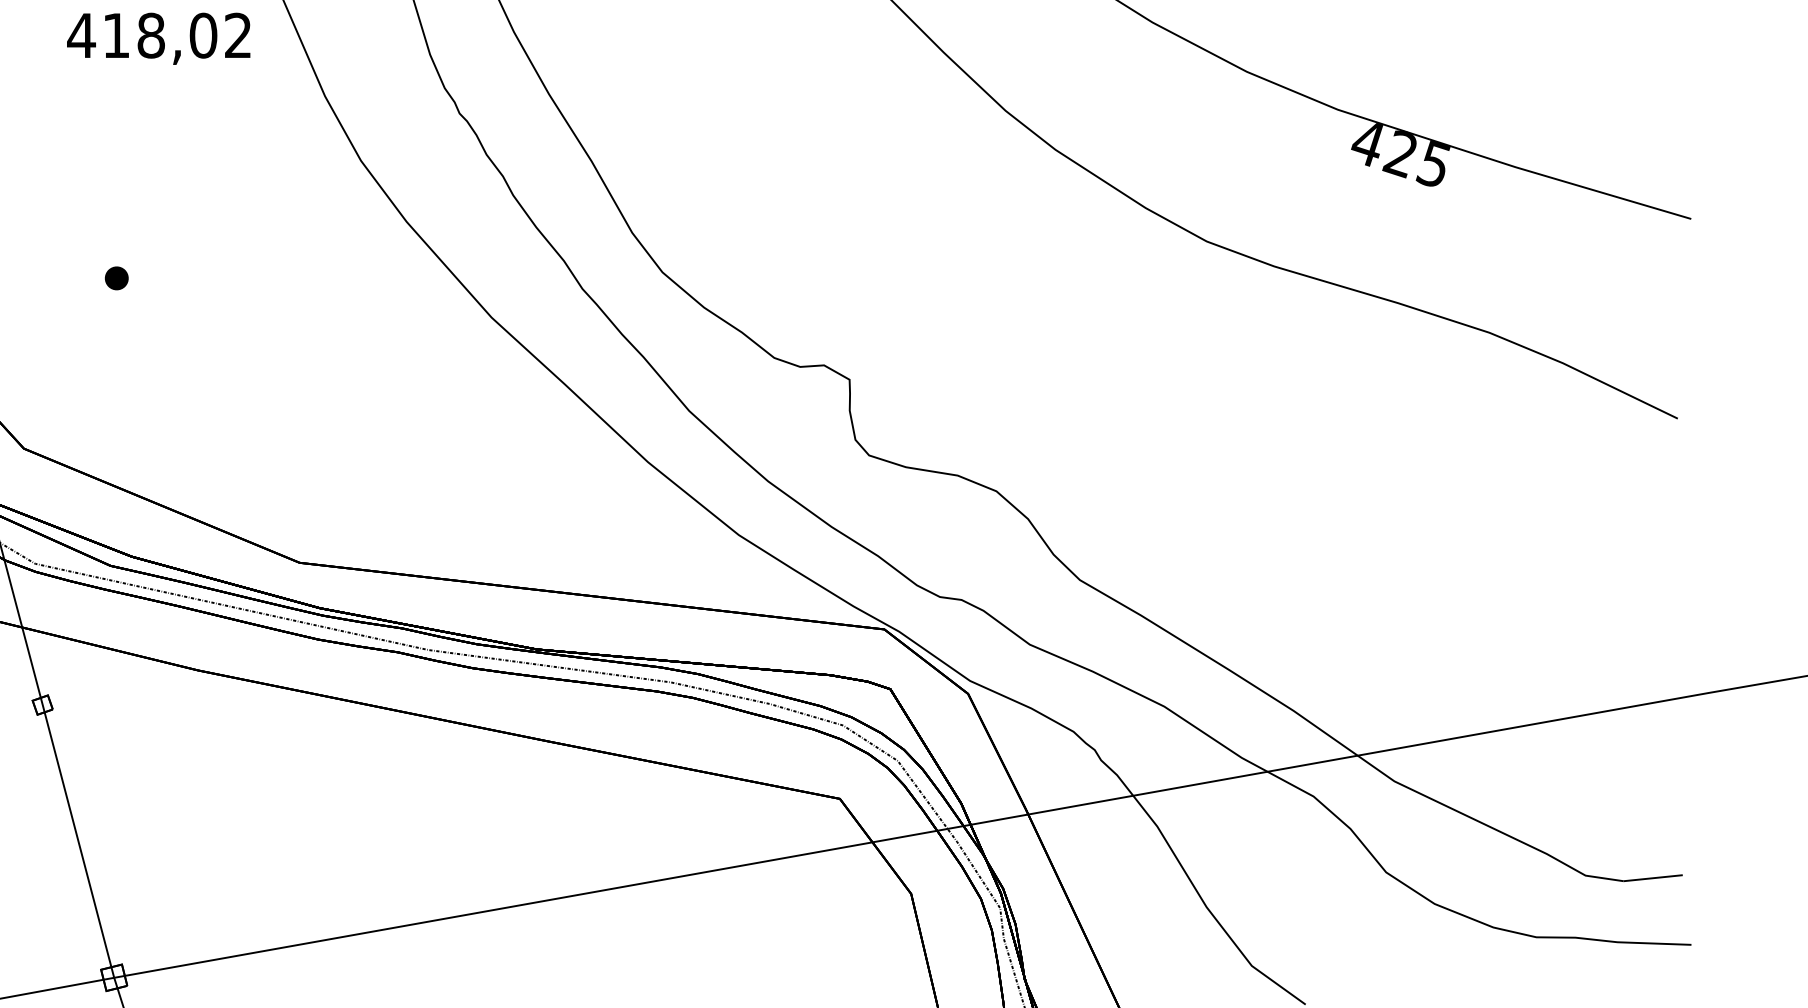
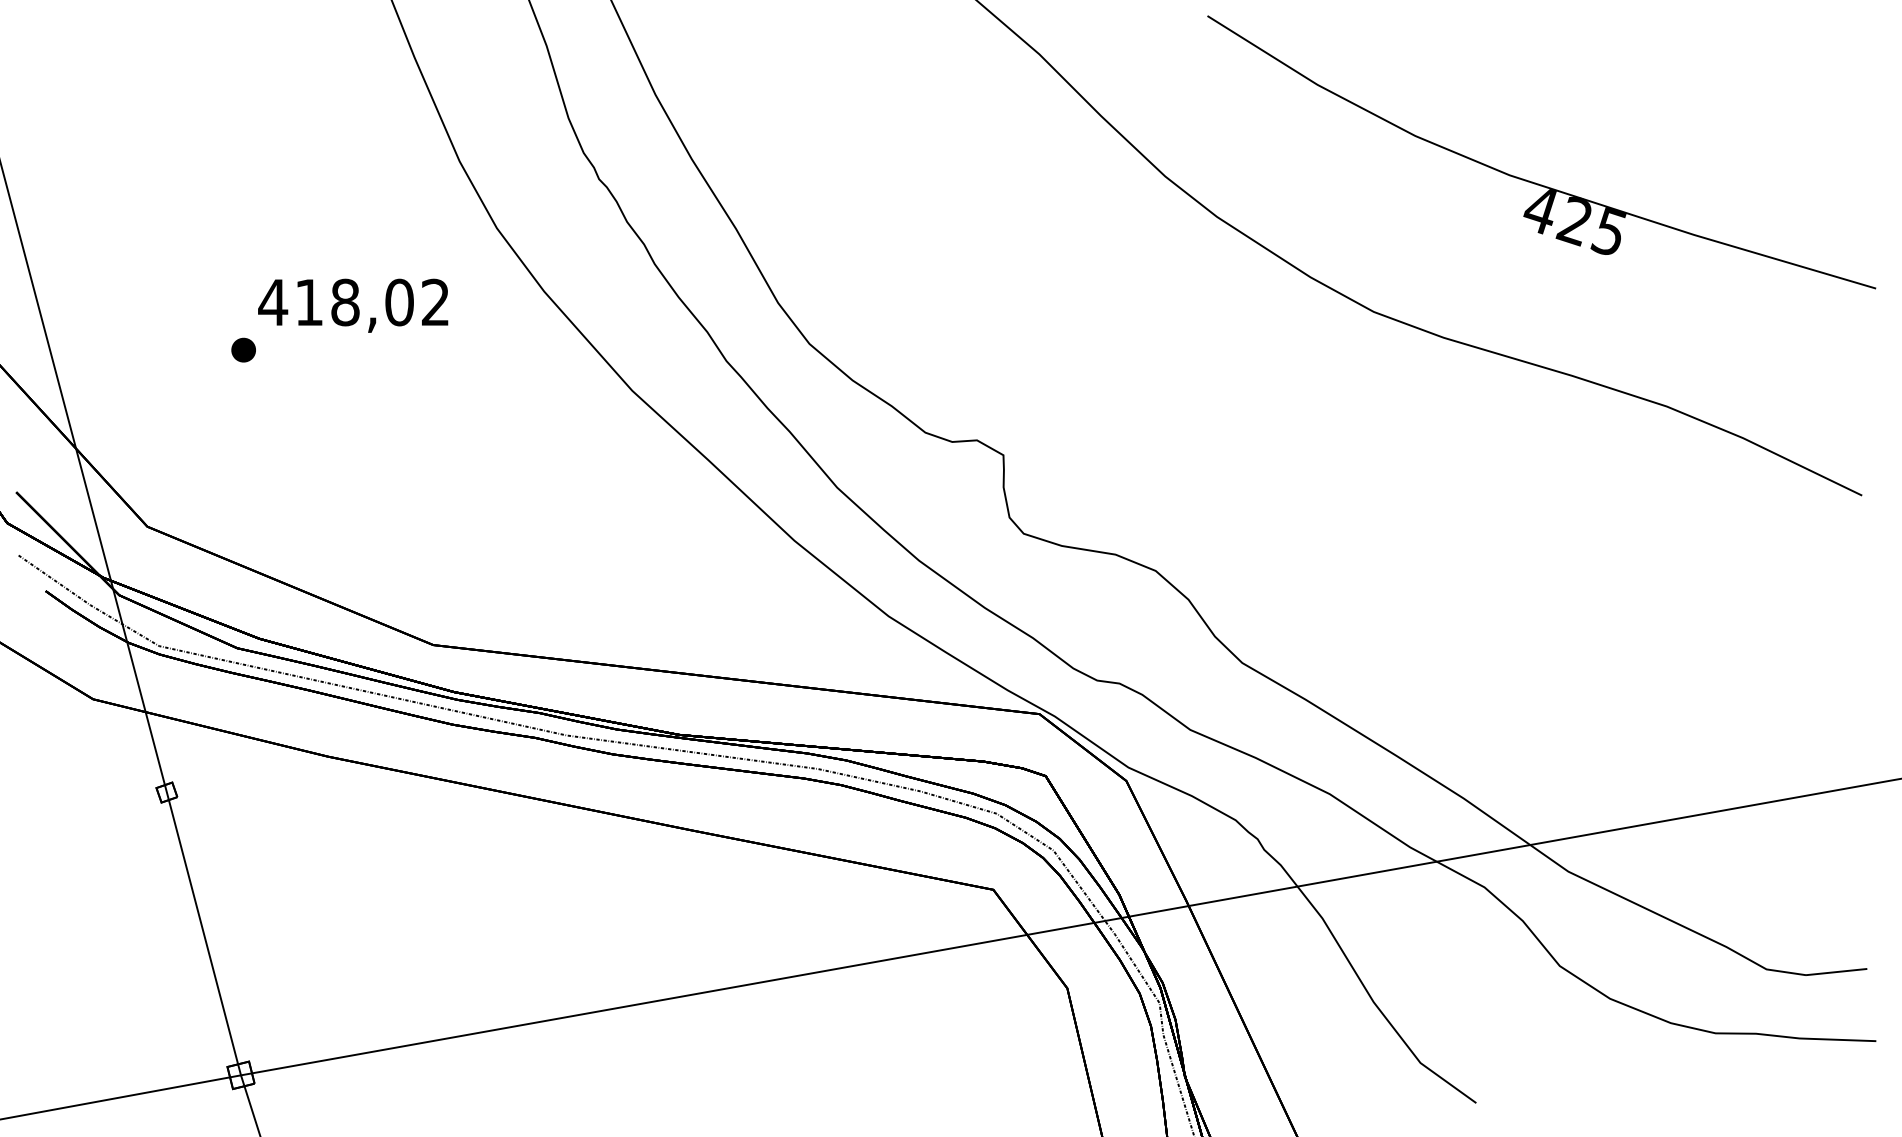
text: (159, 38) -> (353, 305), moved

